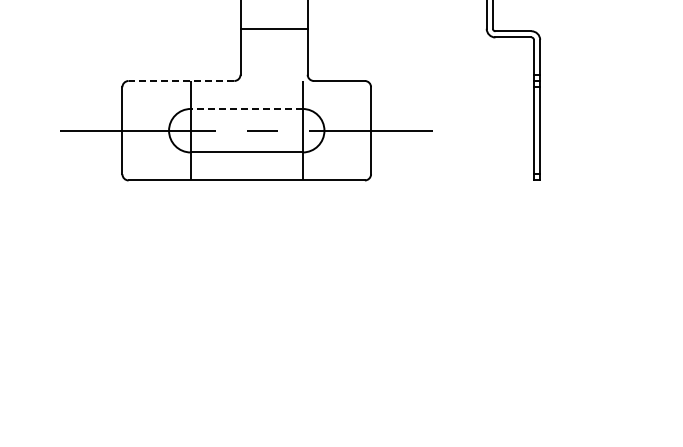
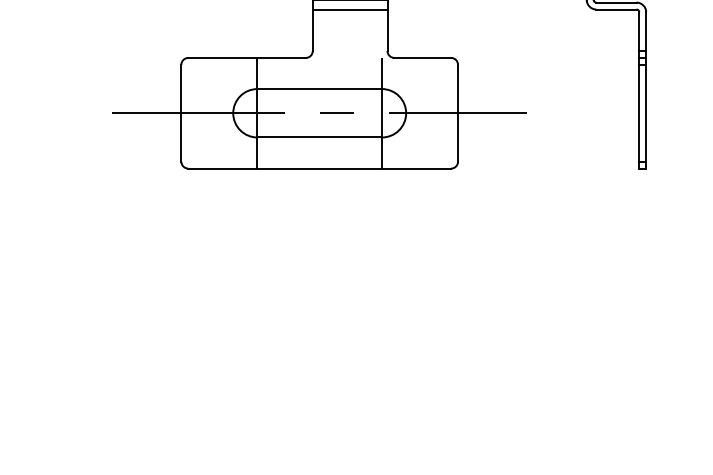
line: (273, 37) -> (349, 9), added
line: (181, 81) -> (247, 58), dashed -> solid
line: (246, 108) -> (319, 88), dashed -> solid

